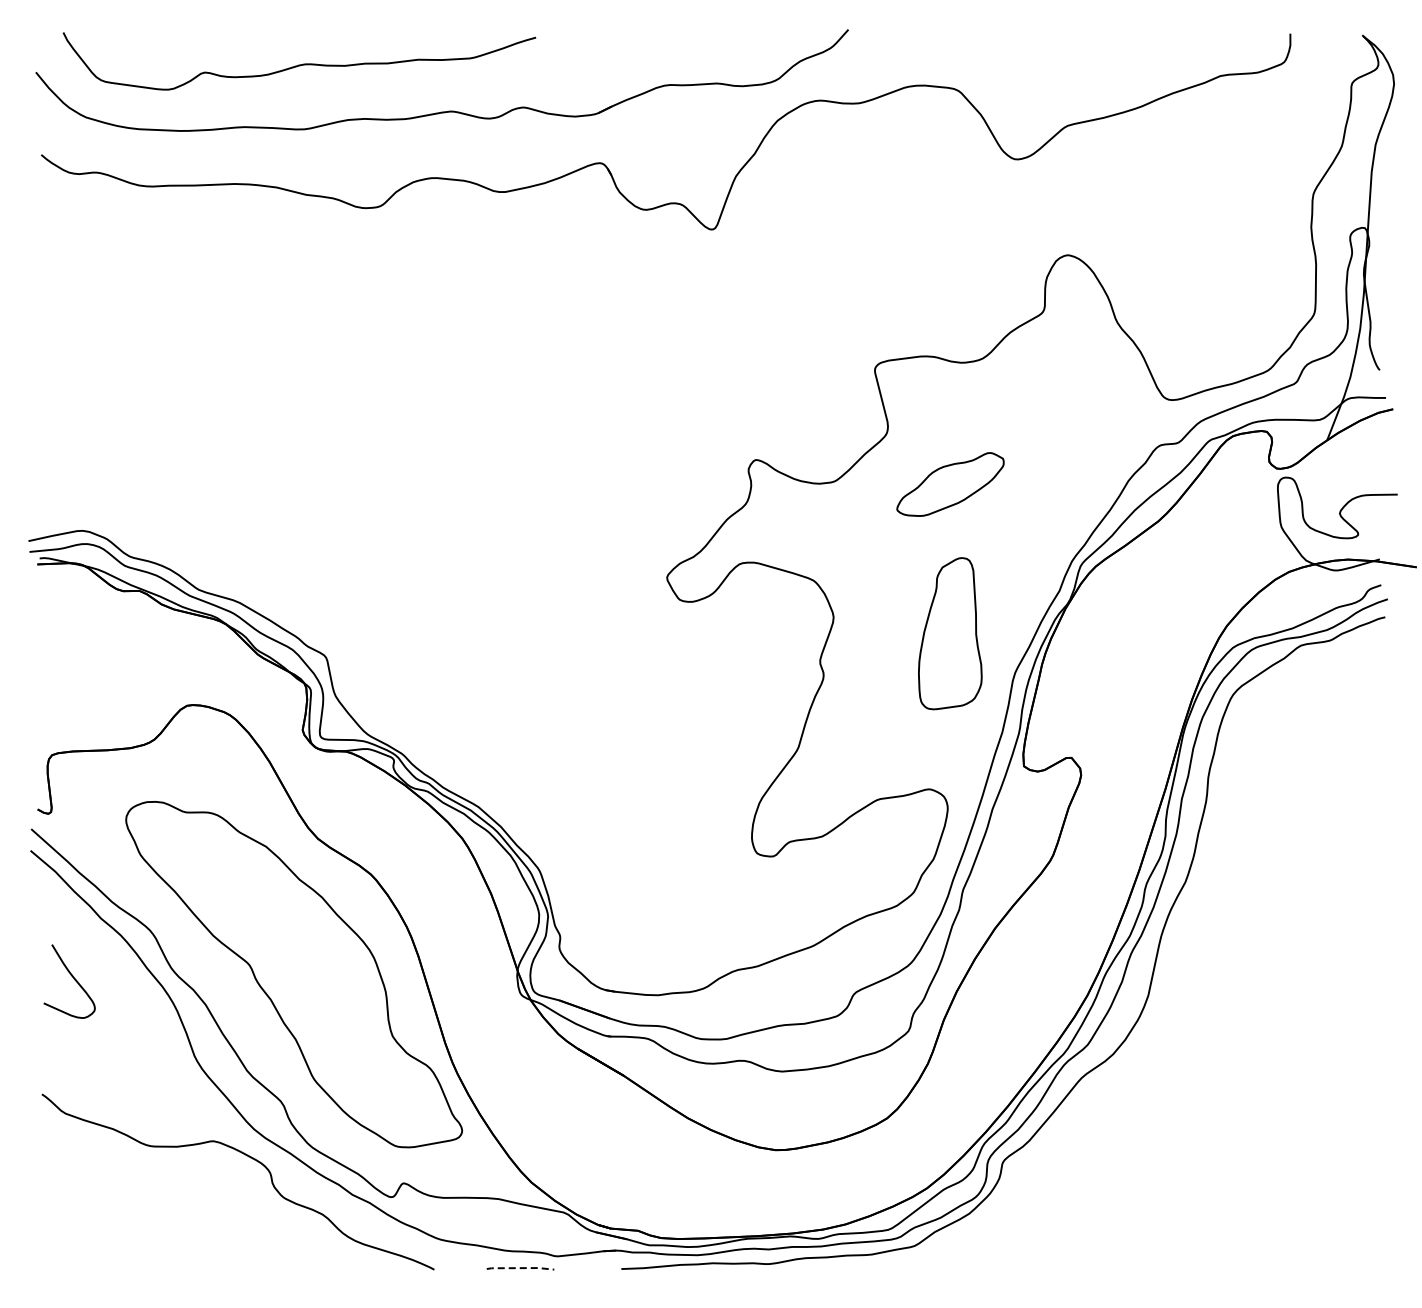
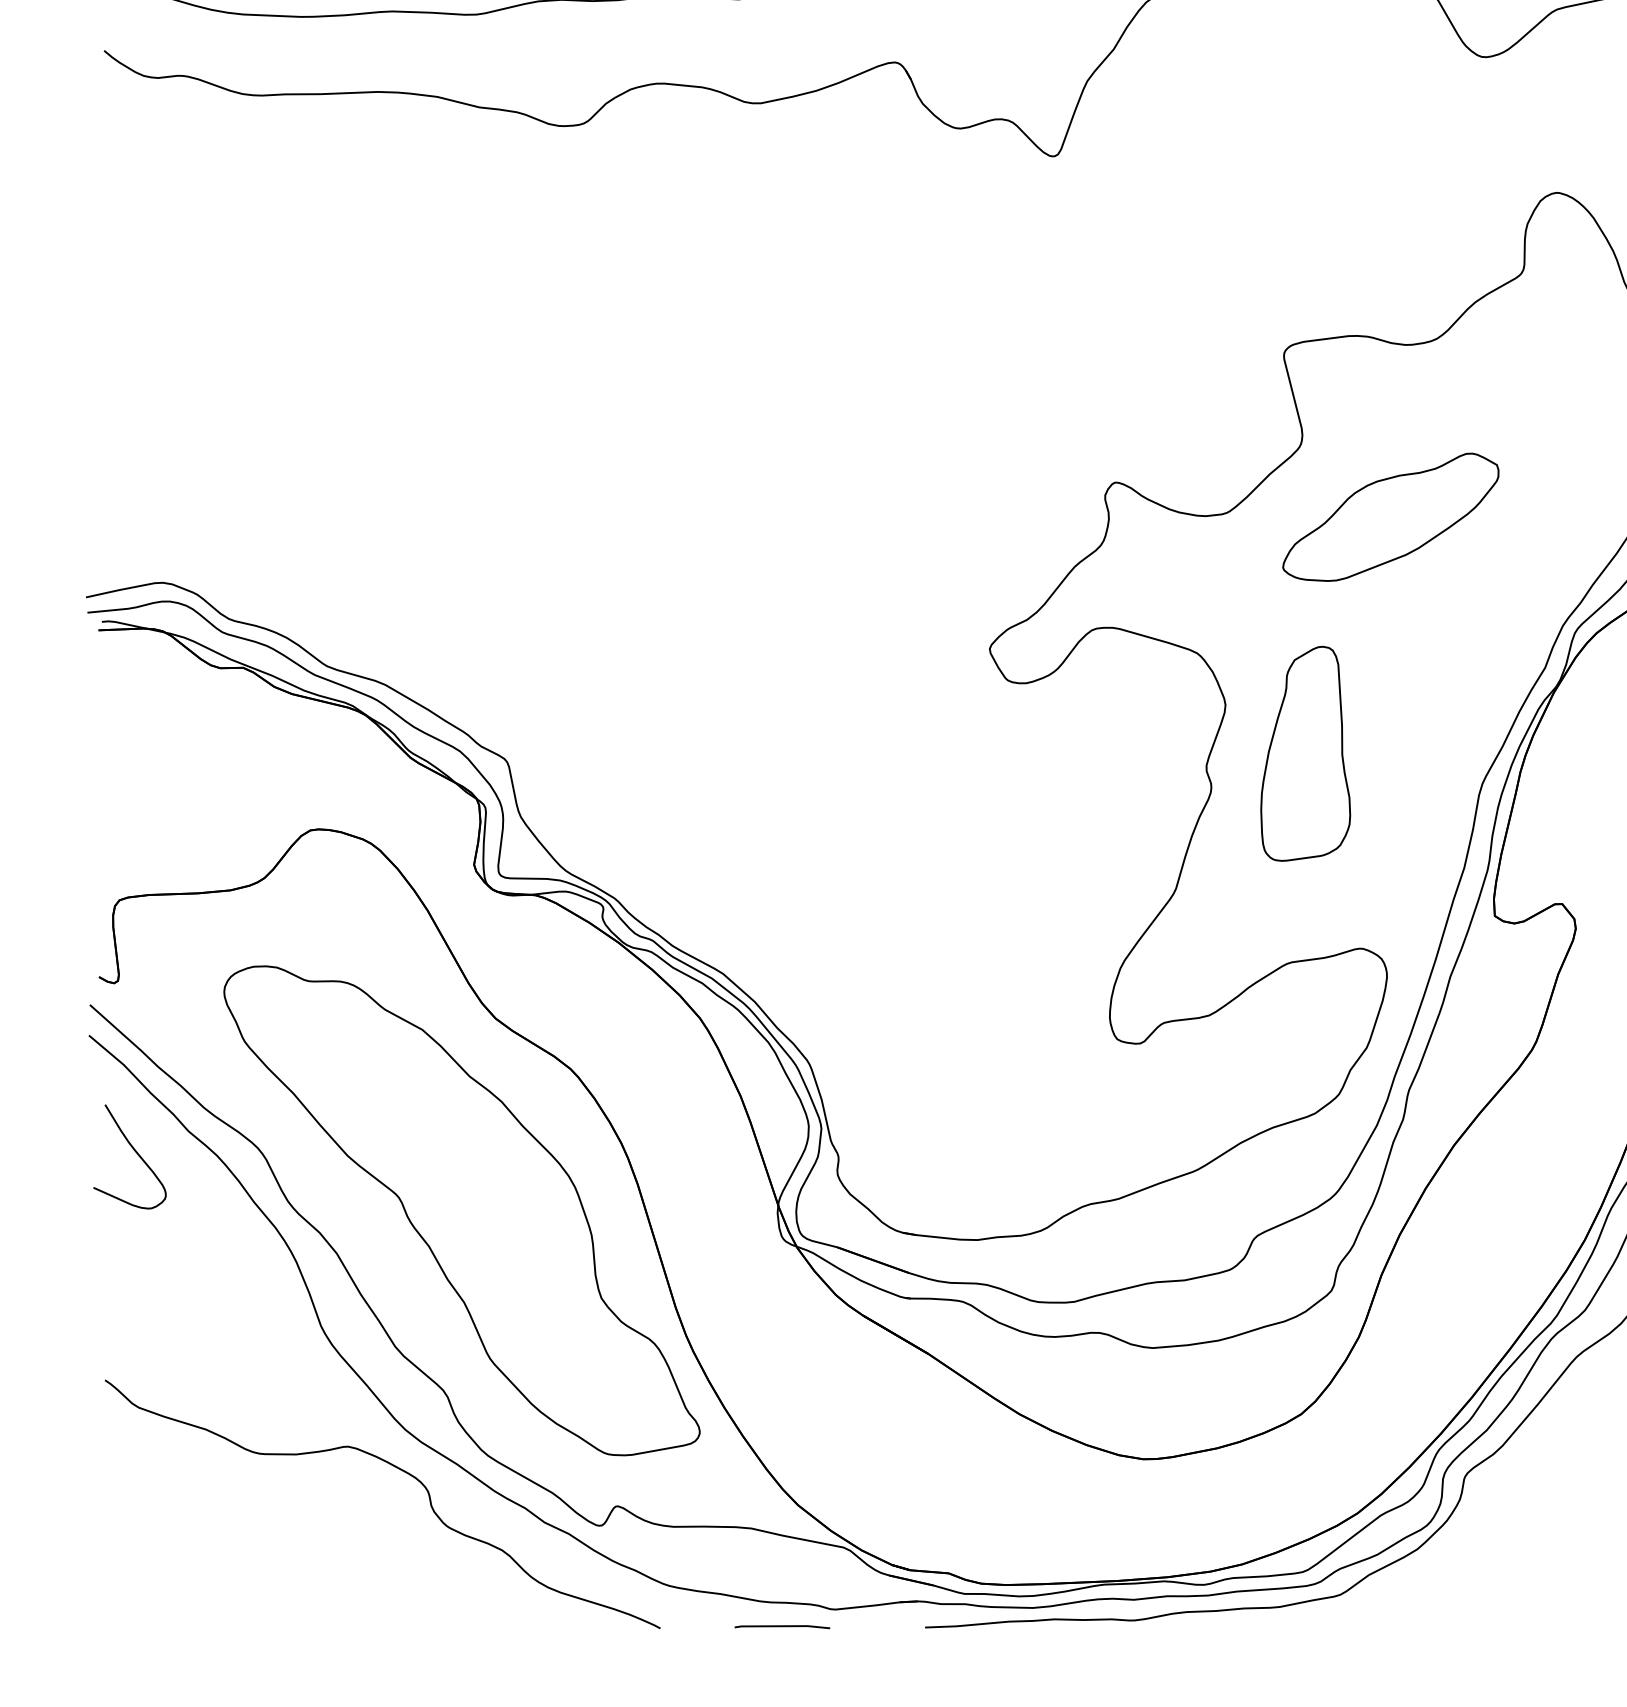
part: (950, 484) -> (1390, 517), size x1.43
part: (950, 633) -> (1305, 753), moved
curve: (72, 977) -> (134, 1151), moved
line: (521, 1268) -> (783, 1626), dashed -> solid

